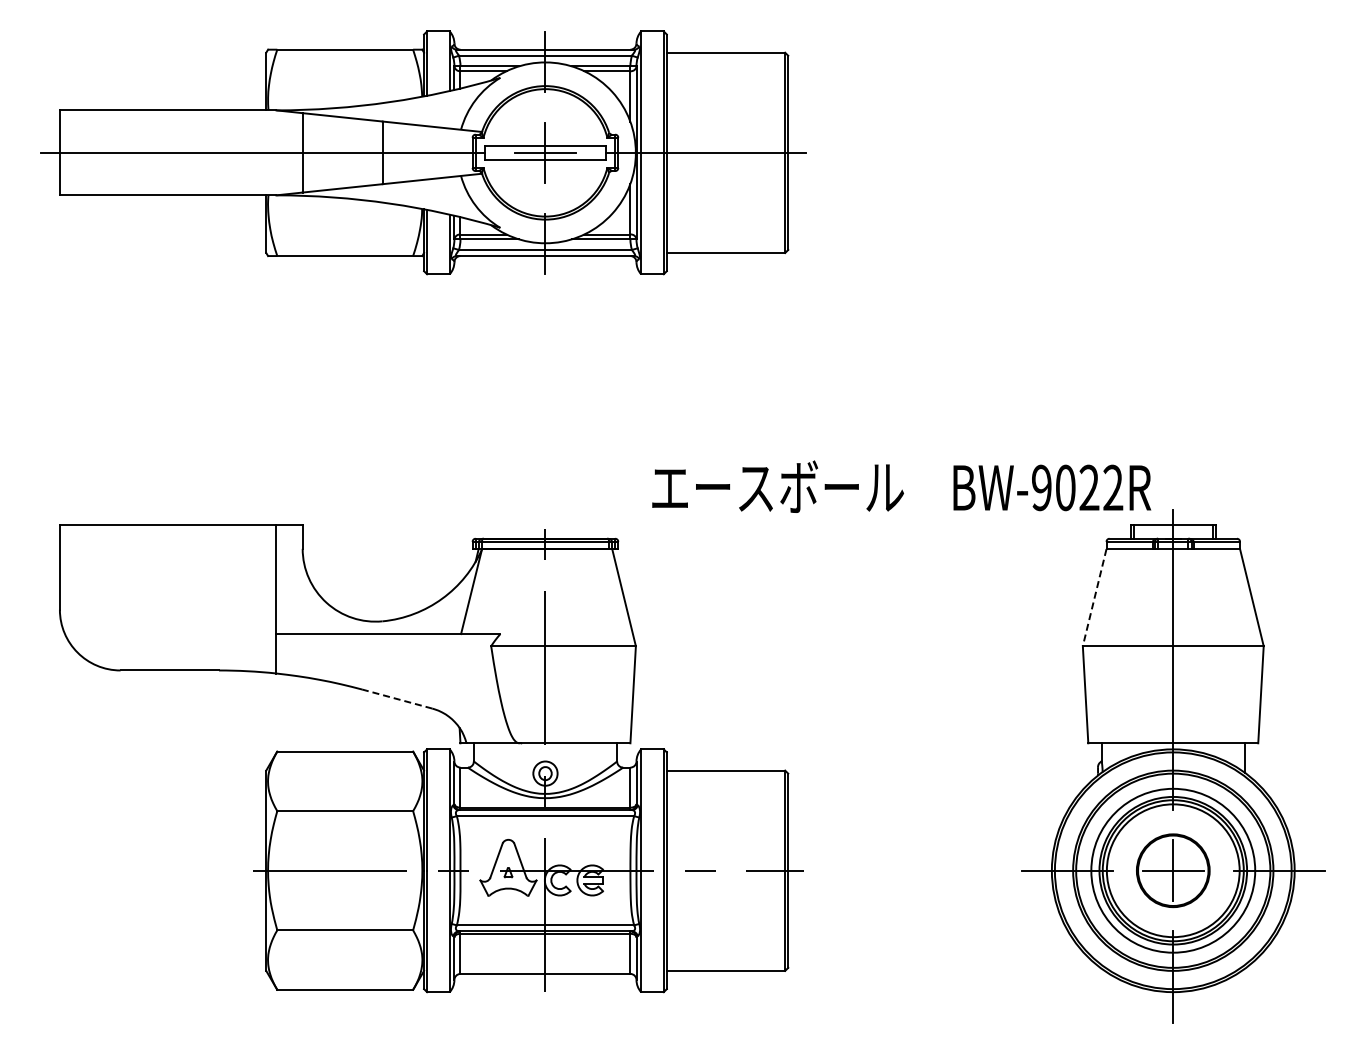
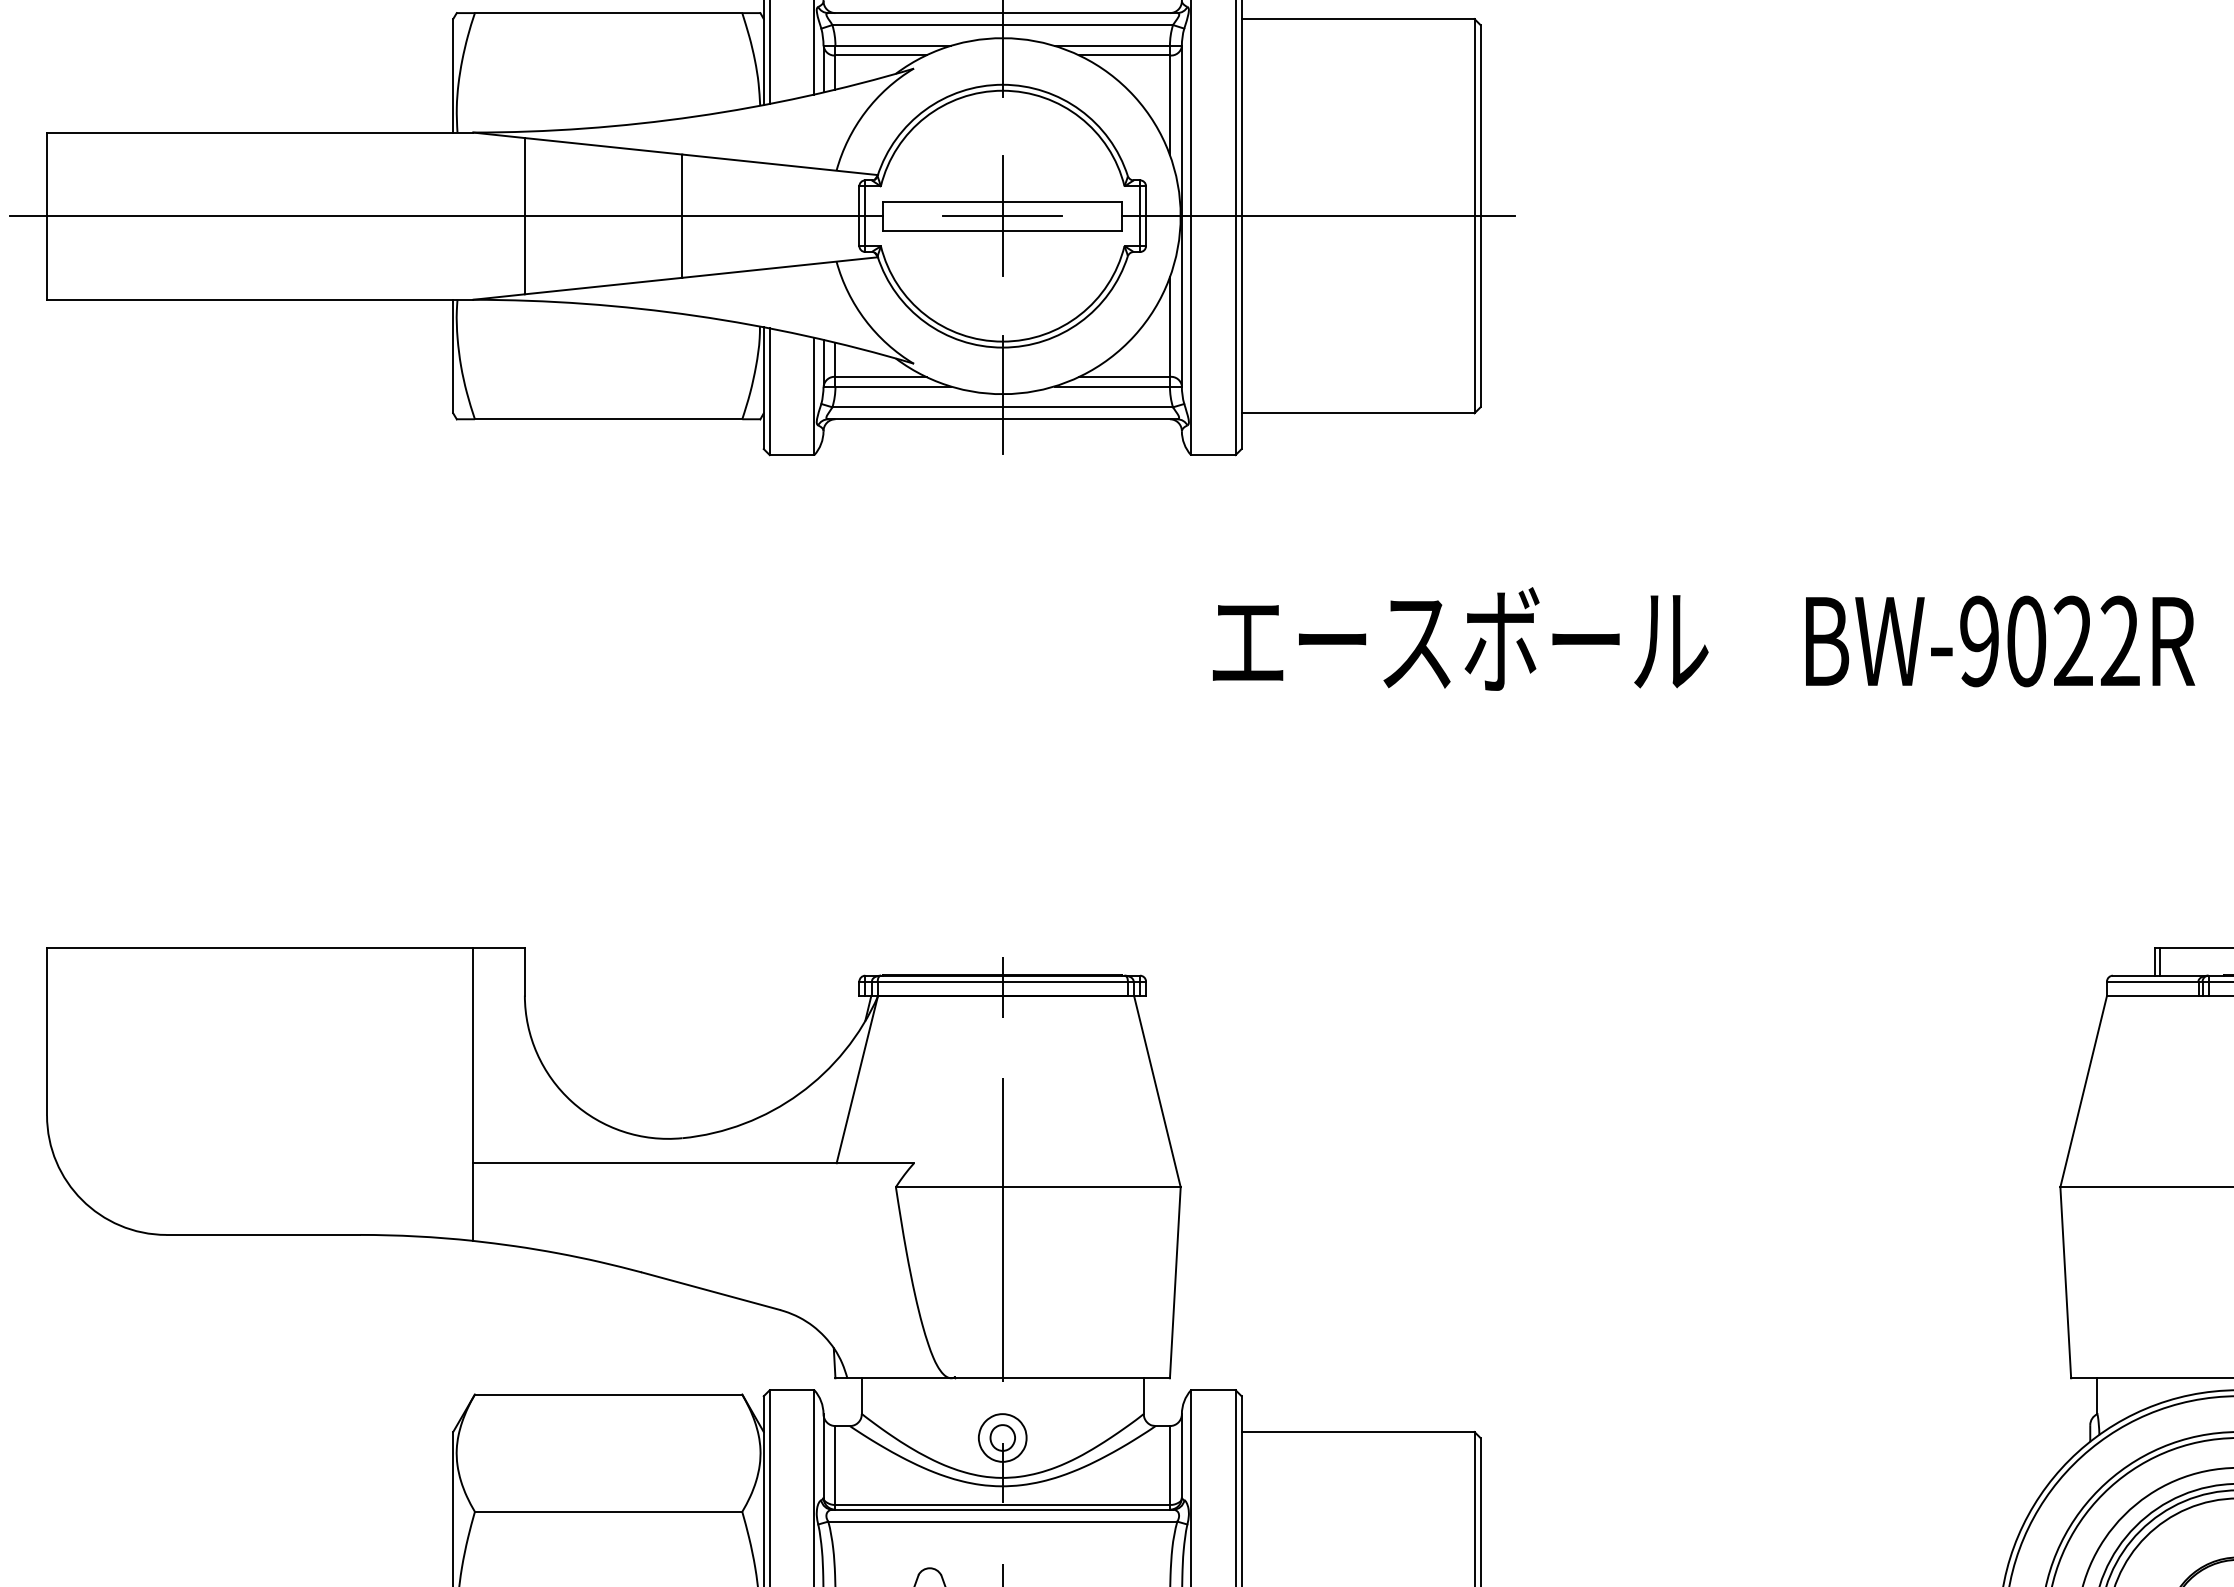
text: (901, 486) -> (1703, 638), moved
line: (1094, 597) -> (2083, 1091), dashed -> solid
line: (396, 698) -> (709, 1290), dashed -> solid

